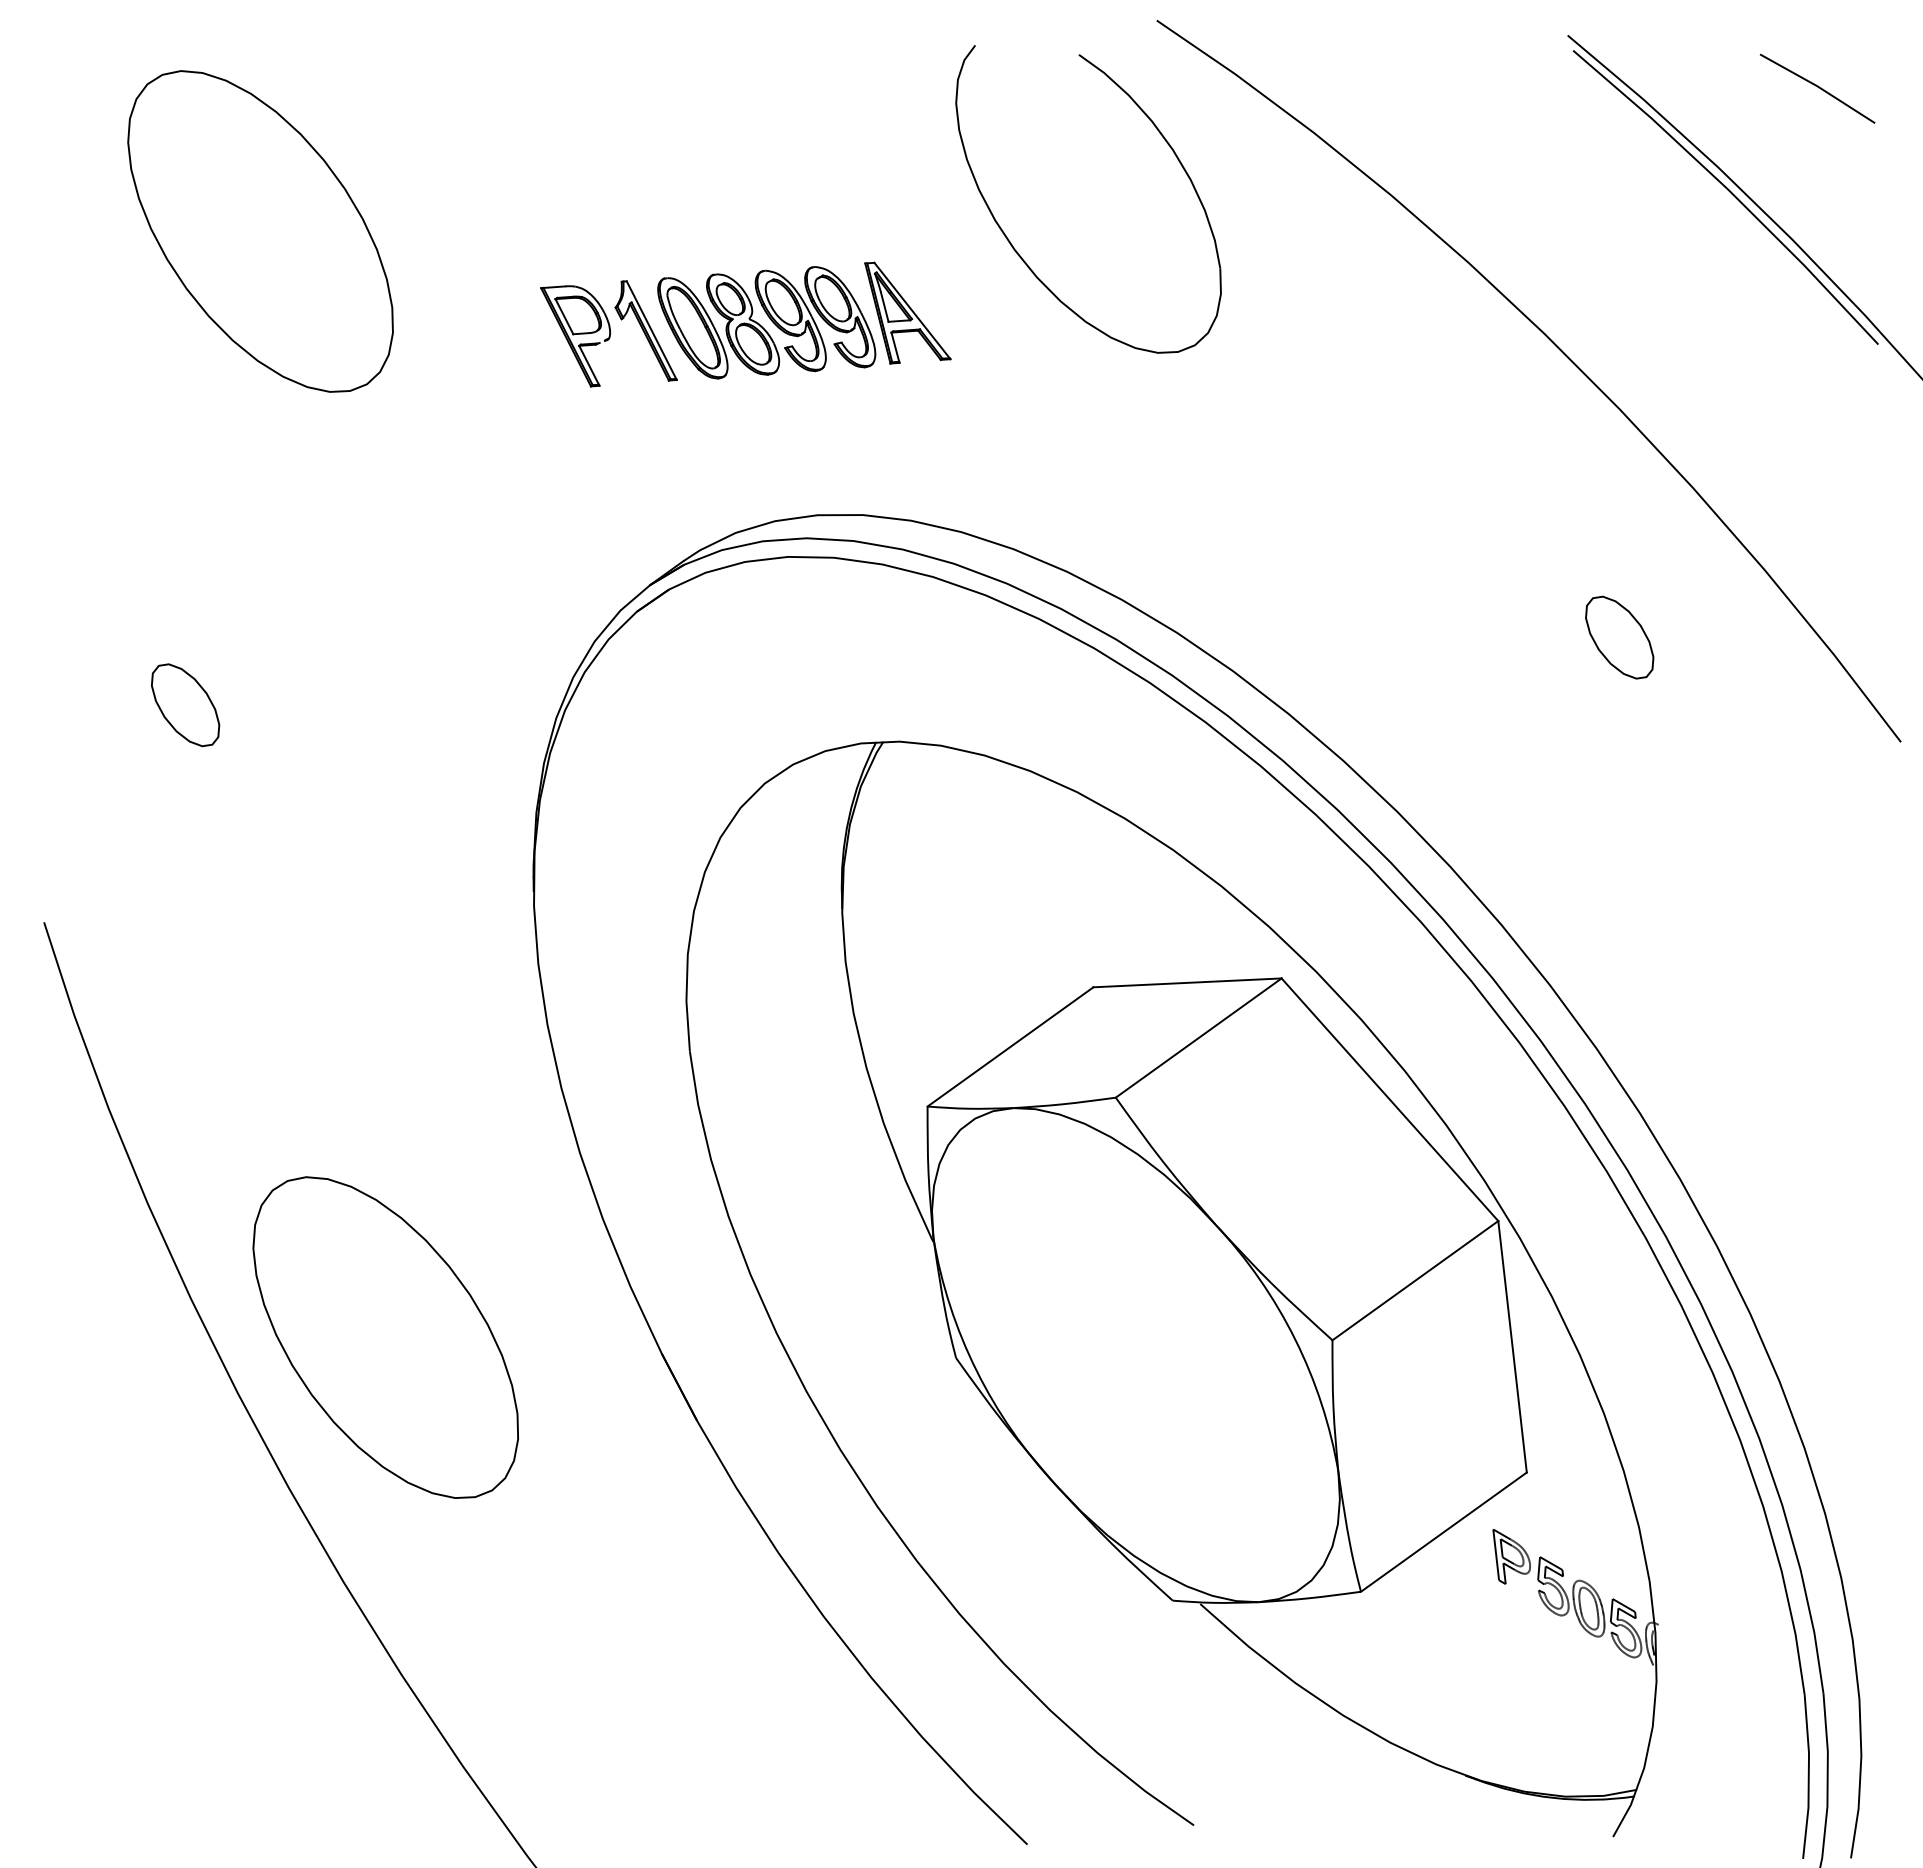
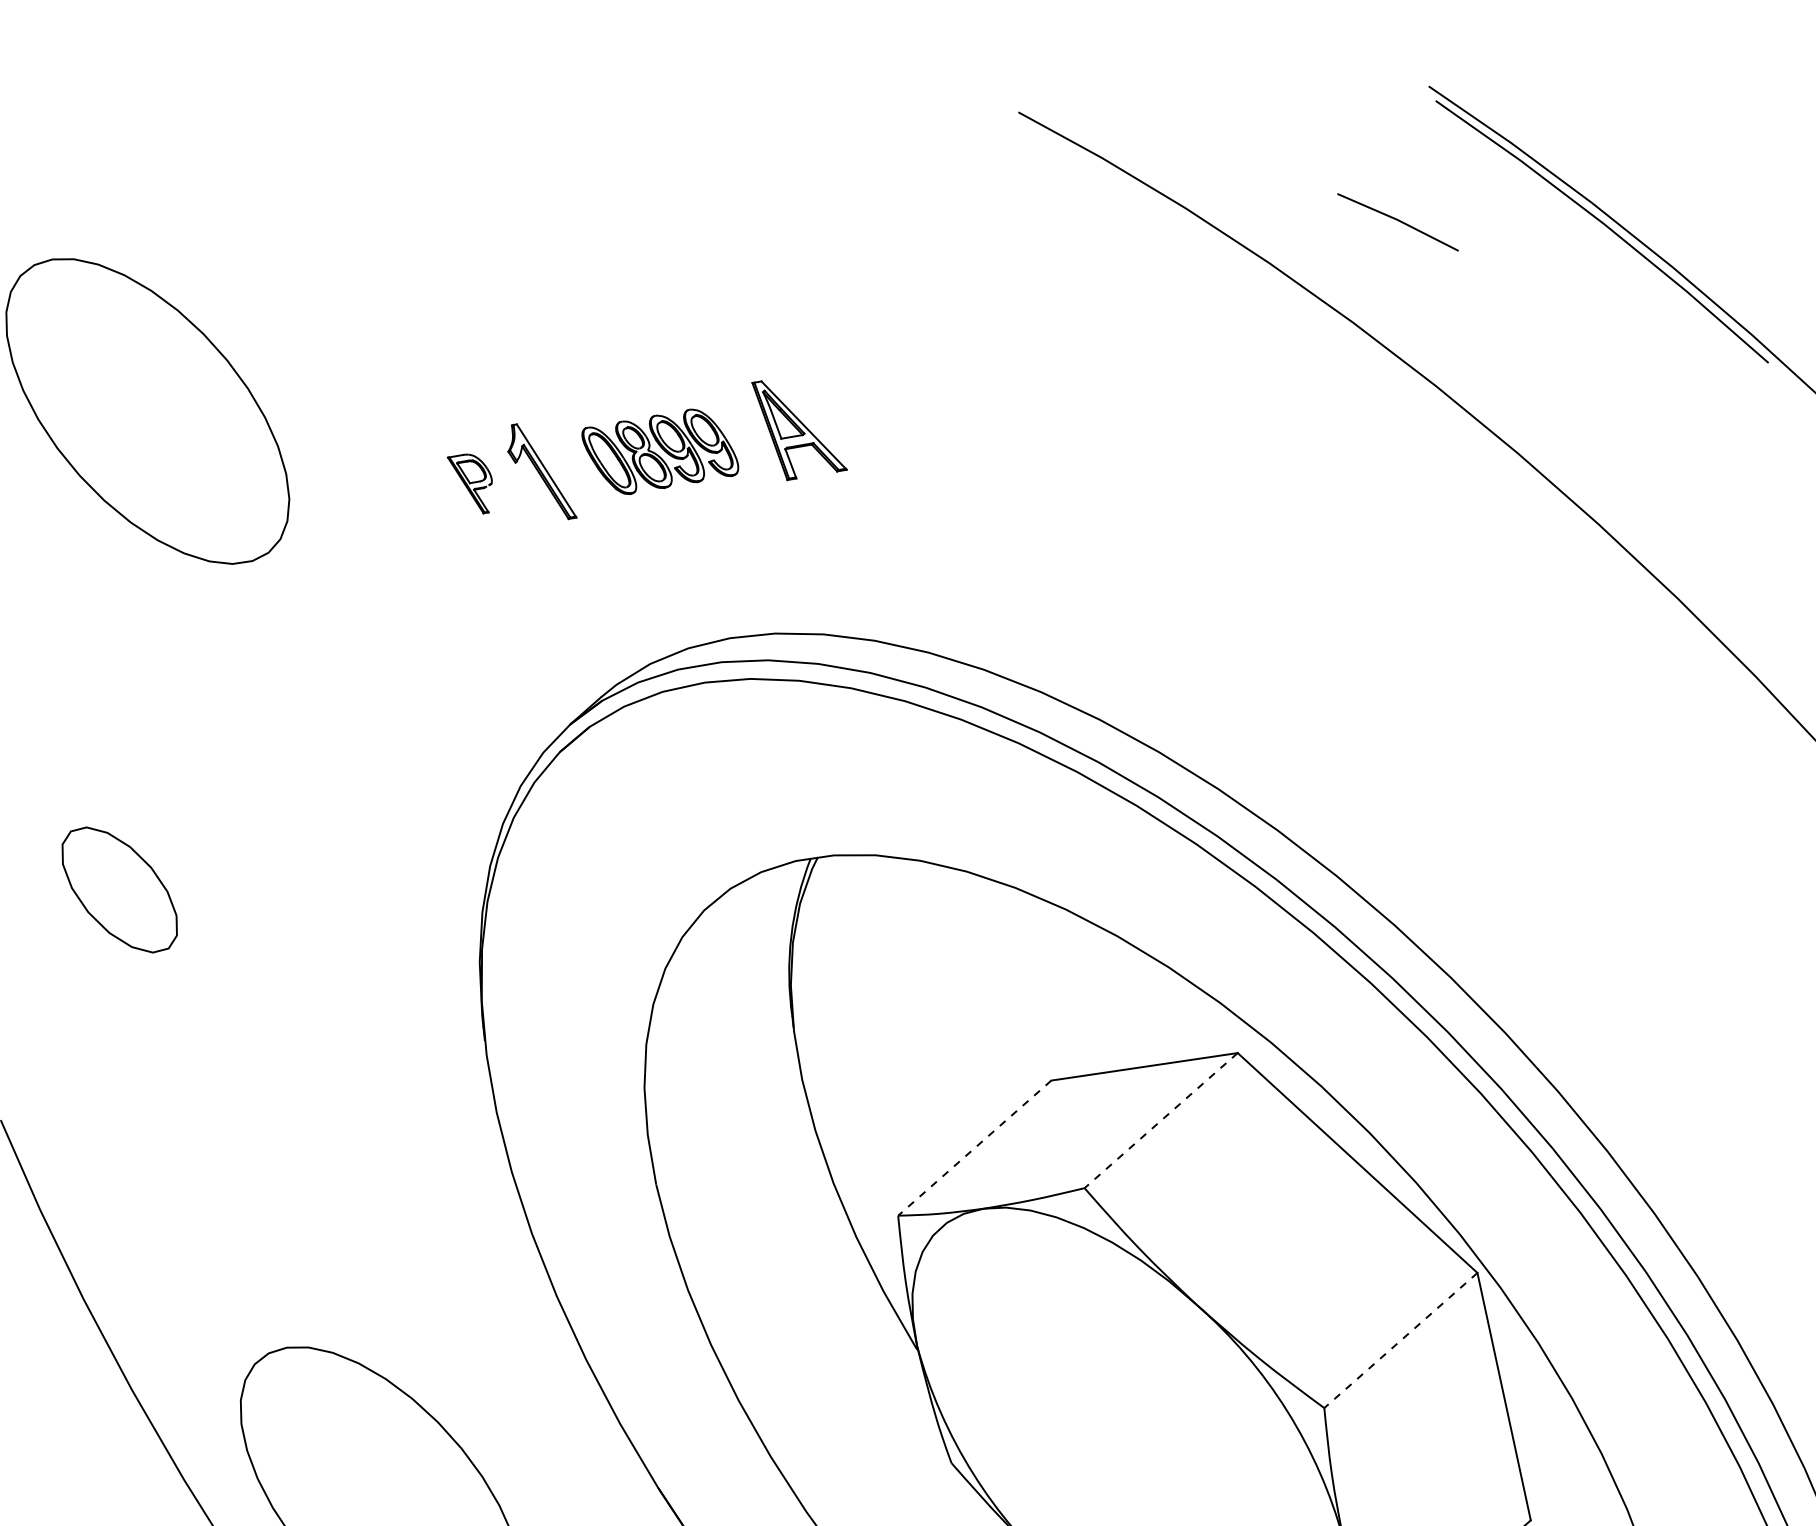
line: (1817, 87) -> (1397, 221), moved
part: (1018, 252) -> (903, 356), removed
part: (766, 322) -> (660, 451), size x0.7
part: (575, 336) -> (471, 484), size x0.6
part: (1619, 637) -> (1540, 680), removed
part: (185, 705) -> (119, 890), size x1.6
line: (1198, 1038) -> (1161, 1121), solid -> dashed
line: (1010, 1047) -> (974, 1148), solid -> dashed
line: (1415, 1280) -> (1400, 1340), solid -> dashed

